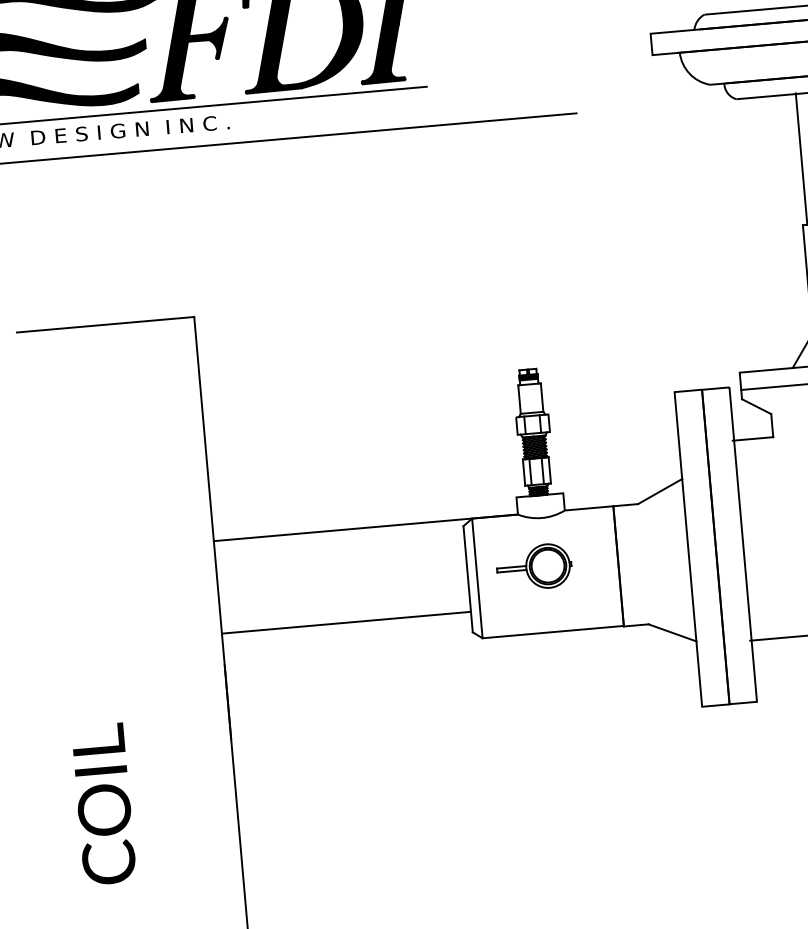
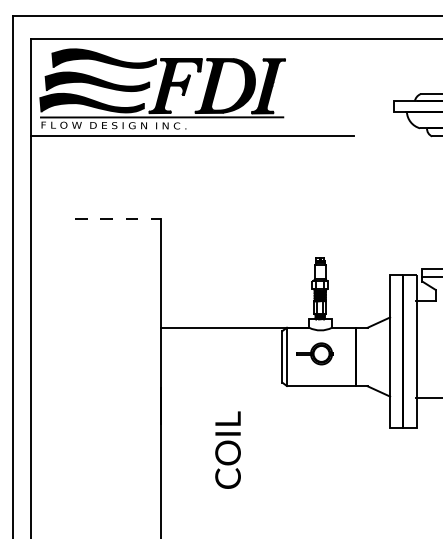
line: (106, 324) -> (118, 218), solid -> dashed
line: (345, 622) -> (221, 372), removed
text: (102, 803) -> (227, 449), moved

